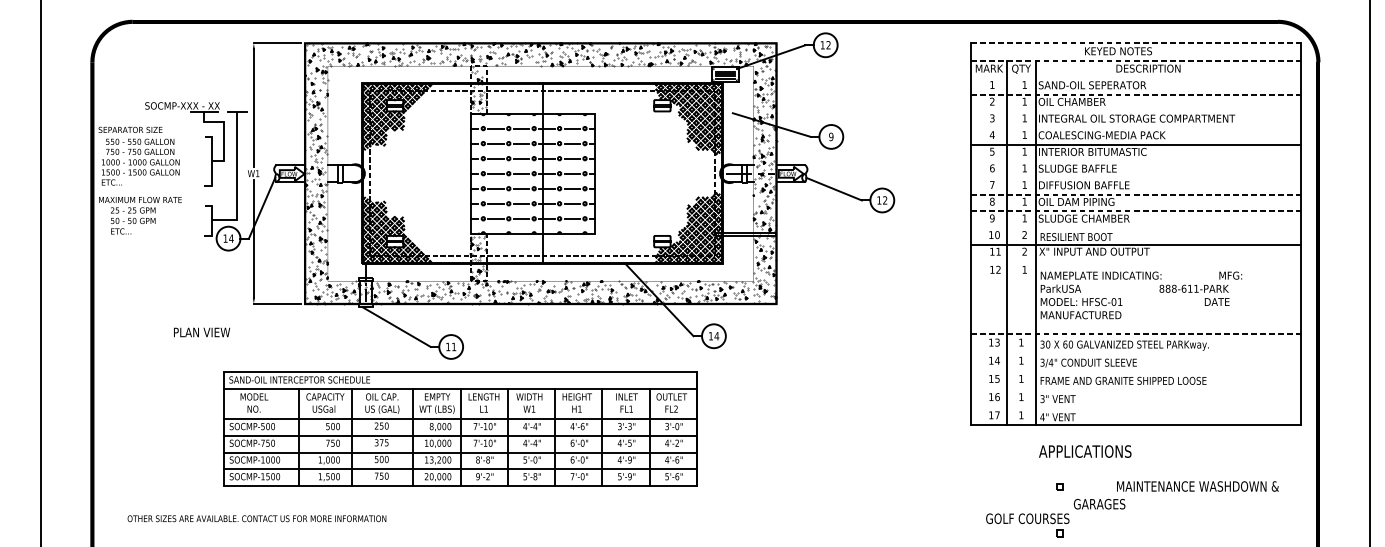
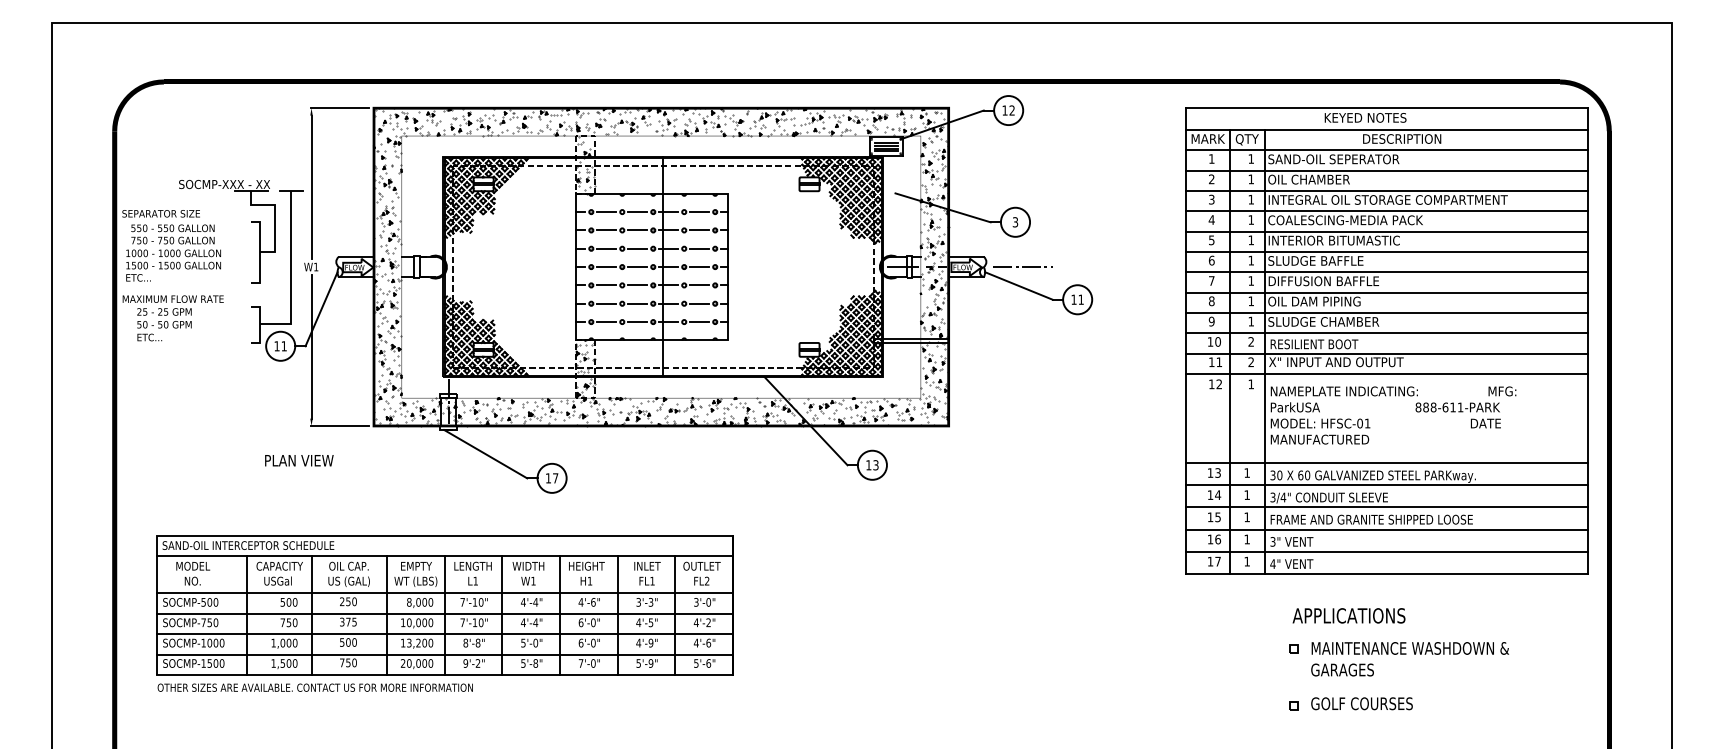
line: (1136, 43) -> (1387, 108), dashed -> solid
line: (1136, 61) -> (1387, 130), dashed -> solid
line: (1135, 78) -> (1386, 150), added
line: (1136, 94) -> (1387, 170), dashed -> solid
line: (1135, 111) -> (1386, 191), added
line: (1135, 128) -> (1386, 211), added
text: (831, 137) -> (1015, 222), 9 -> 3
line: (1135, 161) -> (1386, 252), added
line: (837, 174) -> (1023, 267), added
line: (1135, 178) -> (1386, 272), added
line: (1136, 194) -> (1387, 292), dashed -> solid
text: (884, 200) -> (1080, 299), 12 -> 11
line: (1136, 210) -> (1387, 312), dashed -> solid
line: (1135, 228) -> (1386, 333), added
text: (231, 238) -> (284, 346), 14 -> 11
line: (1135, 260) -> (1386, 373), added
text: (202, 332) -> (299, 460), moved
line: (1136, 333) -> (1387, 462), dashed -> solid
text: (716, 336) -> (875, 465), 14 -> 13
text: (453, 347) -> (555, 478), 11 -> 17
line: (1135, 352) -> (1386, 485), added
line: (1135, 370) -> (1386, 507), added
line: (1135, 388) -> (1386, 529), added
line: (1135, 406) -> (1386, 551), added
part: (460, 429) -> (444, 605), moved
text: (1084, 451) -> (1348, 615), moved
text: (1197, 486) -> (1409, 648), moved
text: (1027, 518) -> (1361, 703), moved

